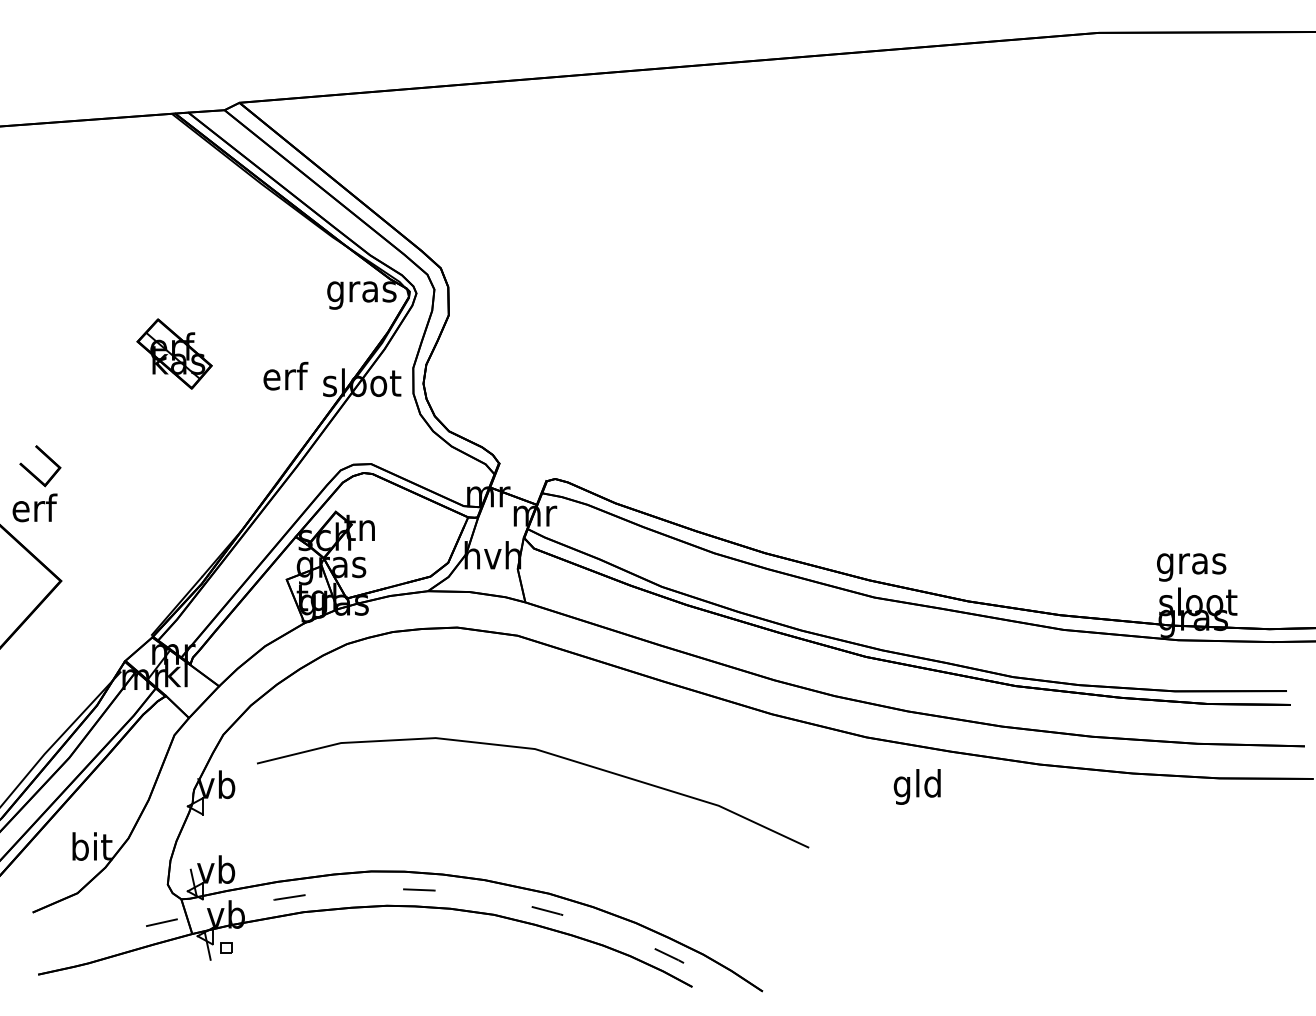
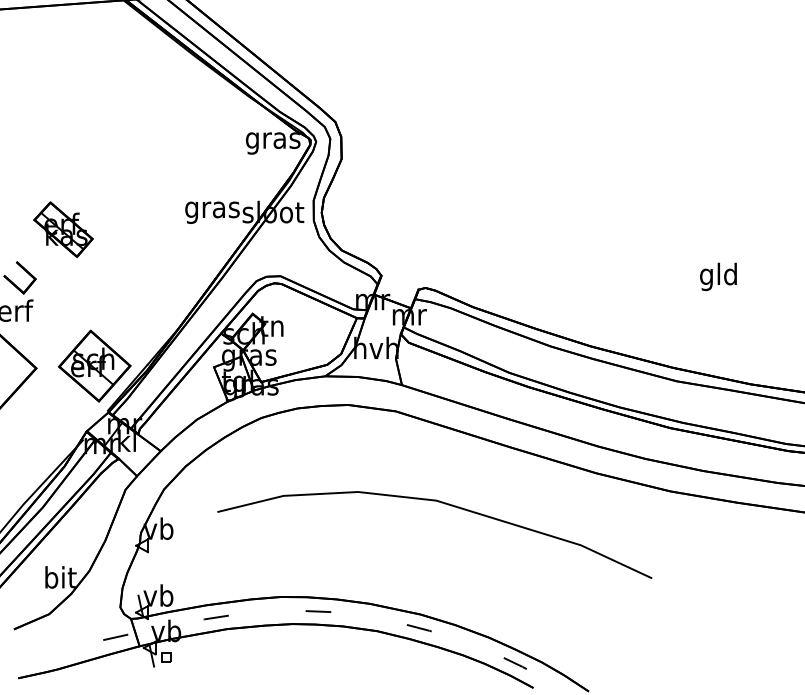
part: (174, 353) -> (63, 229), moved
text: (284, 379) -> (212, 209), erf -> gras
part: (135, 578) -> (94, 366), added
curve: (545, 753) -> (444, 504), moved
text: (916, 786) -> (717, 276), moved

